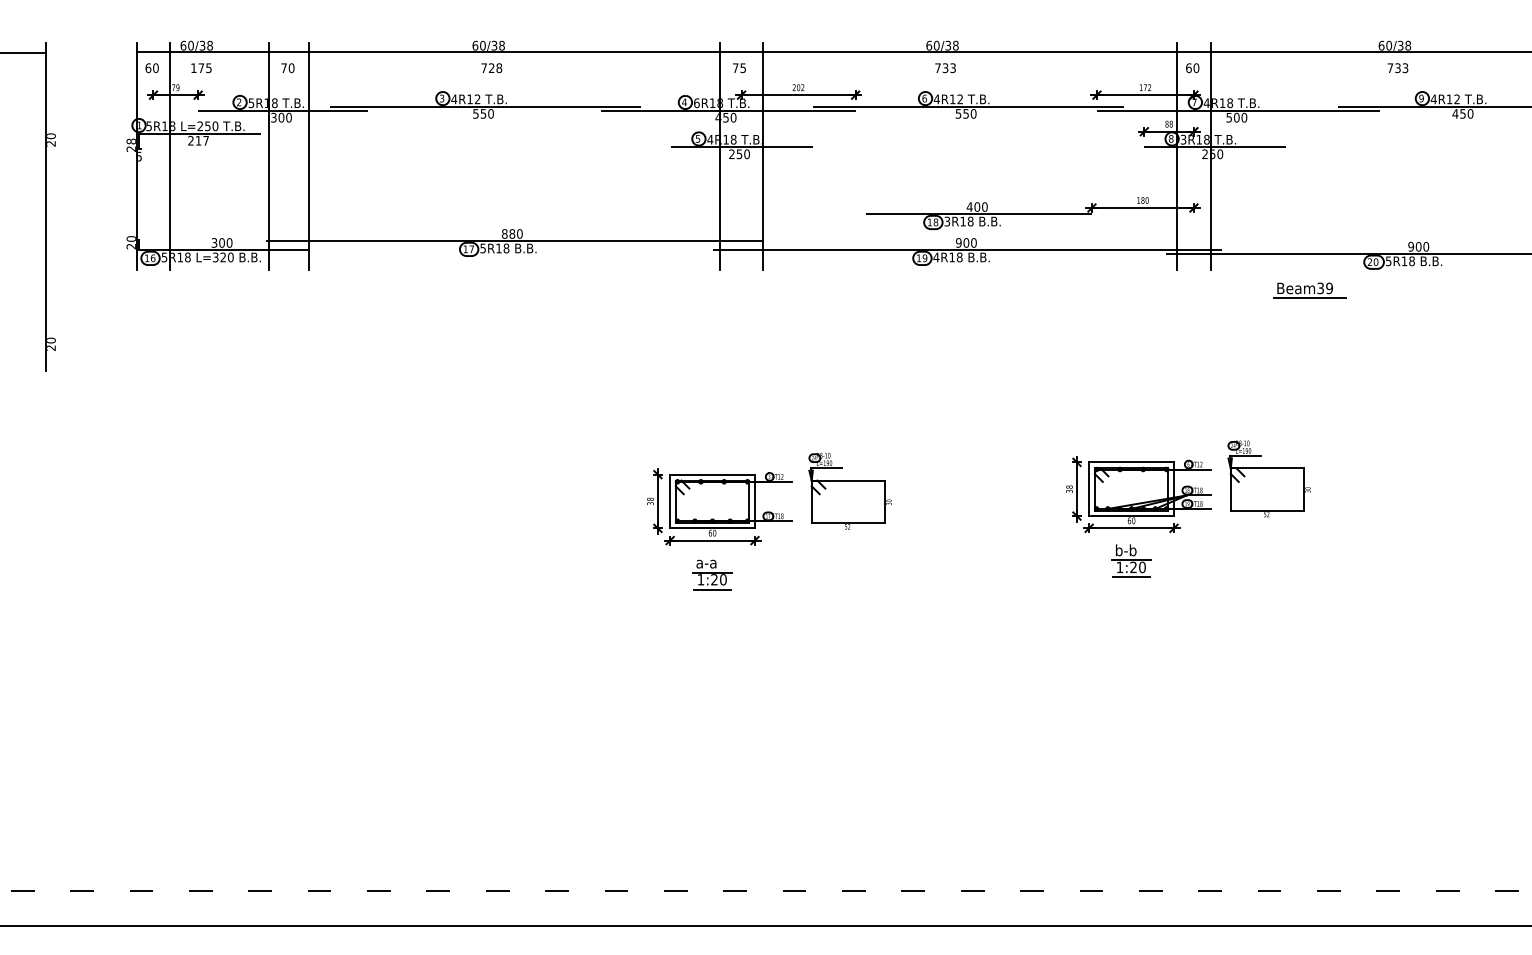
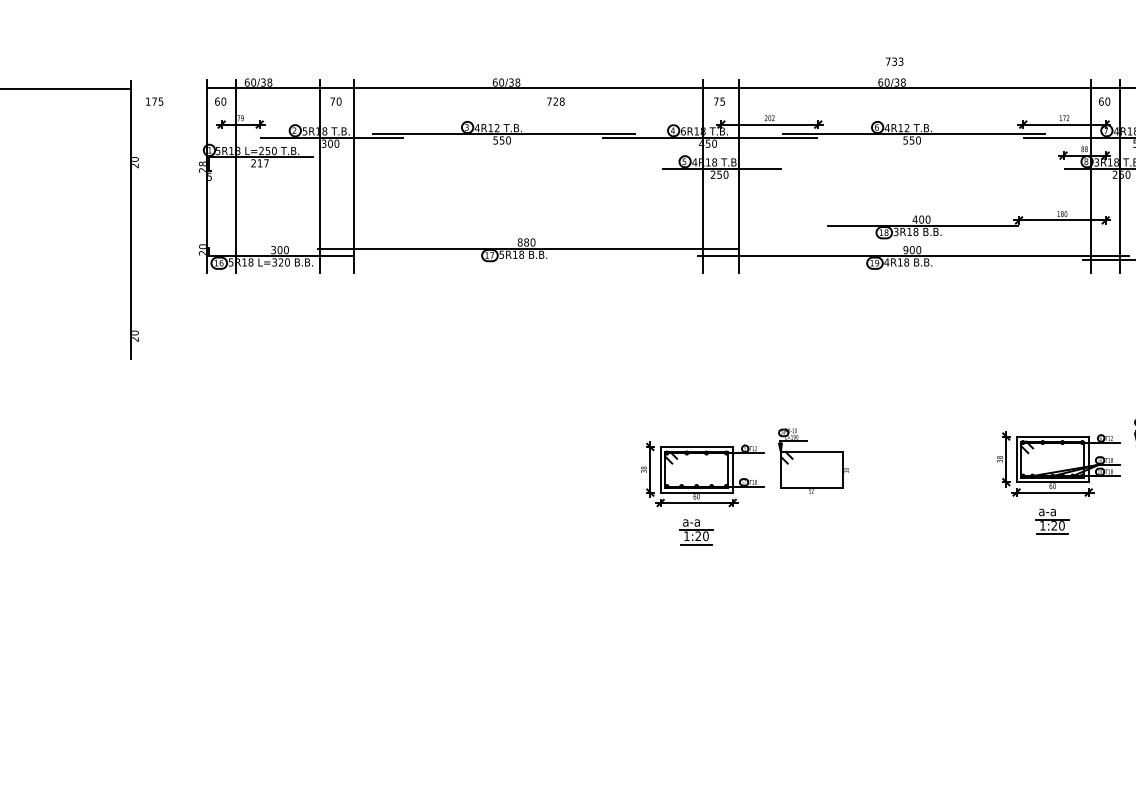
text: (201, 68) -> (154, 101), moved
text: (491, 68) -> (555, 101), moved
text: (945, 68) -> (894, 61), moved
text: (1125, 550) -> (1047, 511), b-b -> a-a

